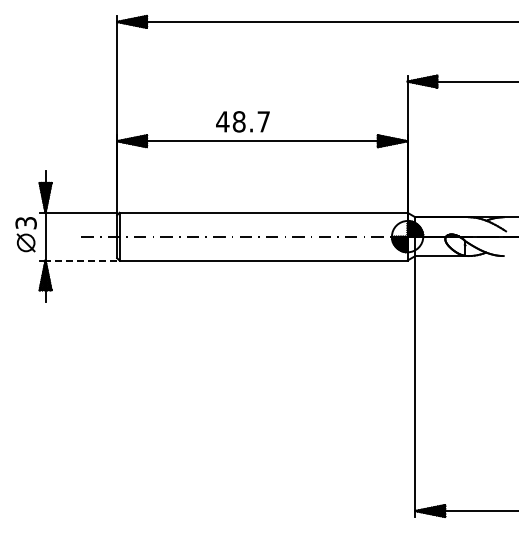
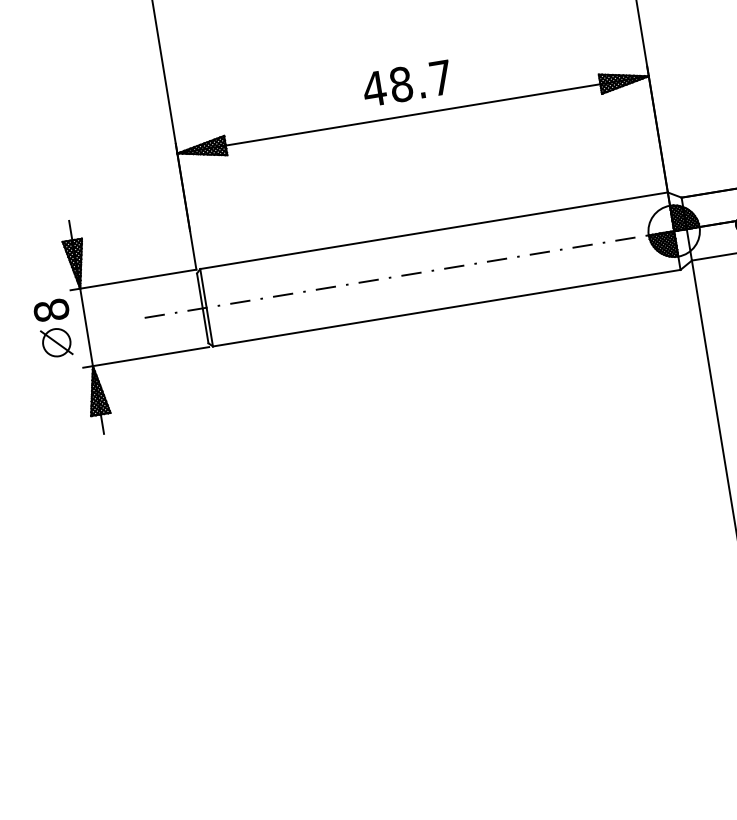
text: (242, 121) -> (406, 83), moved
text: (25, 222) -> (50, 309), 3 -> 8
line: (81, 260) -> (151, 356), dashed -> solid

